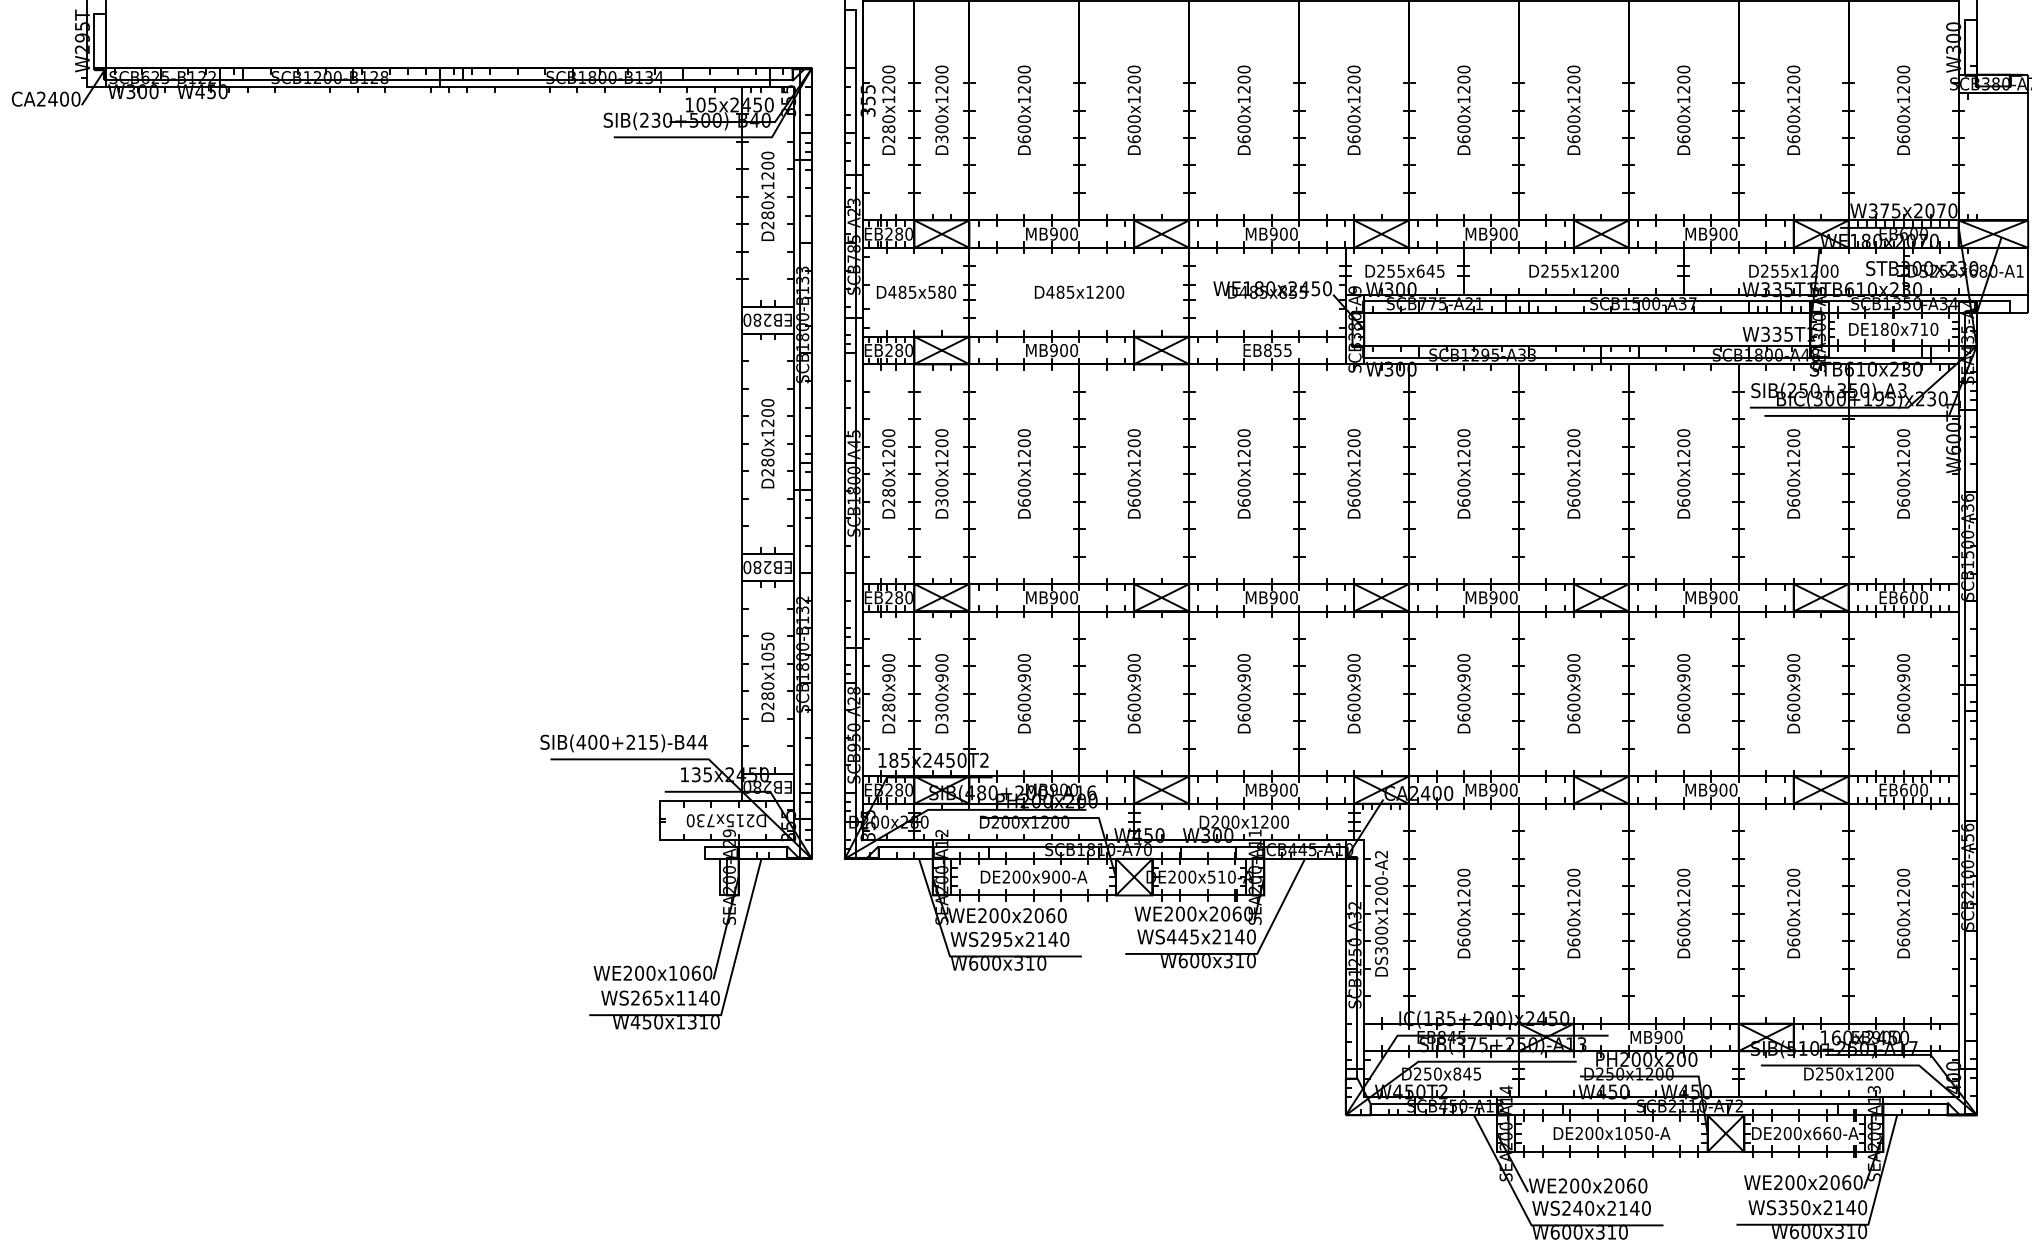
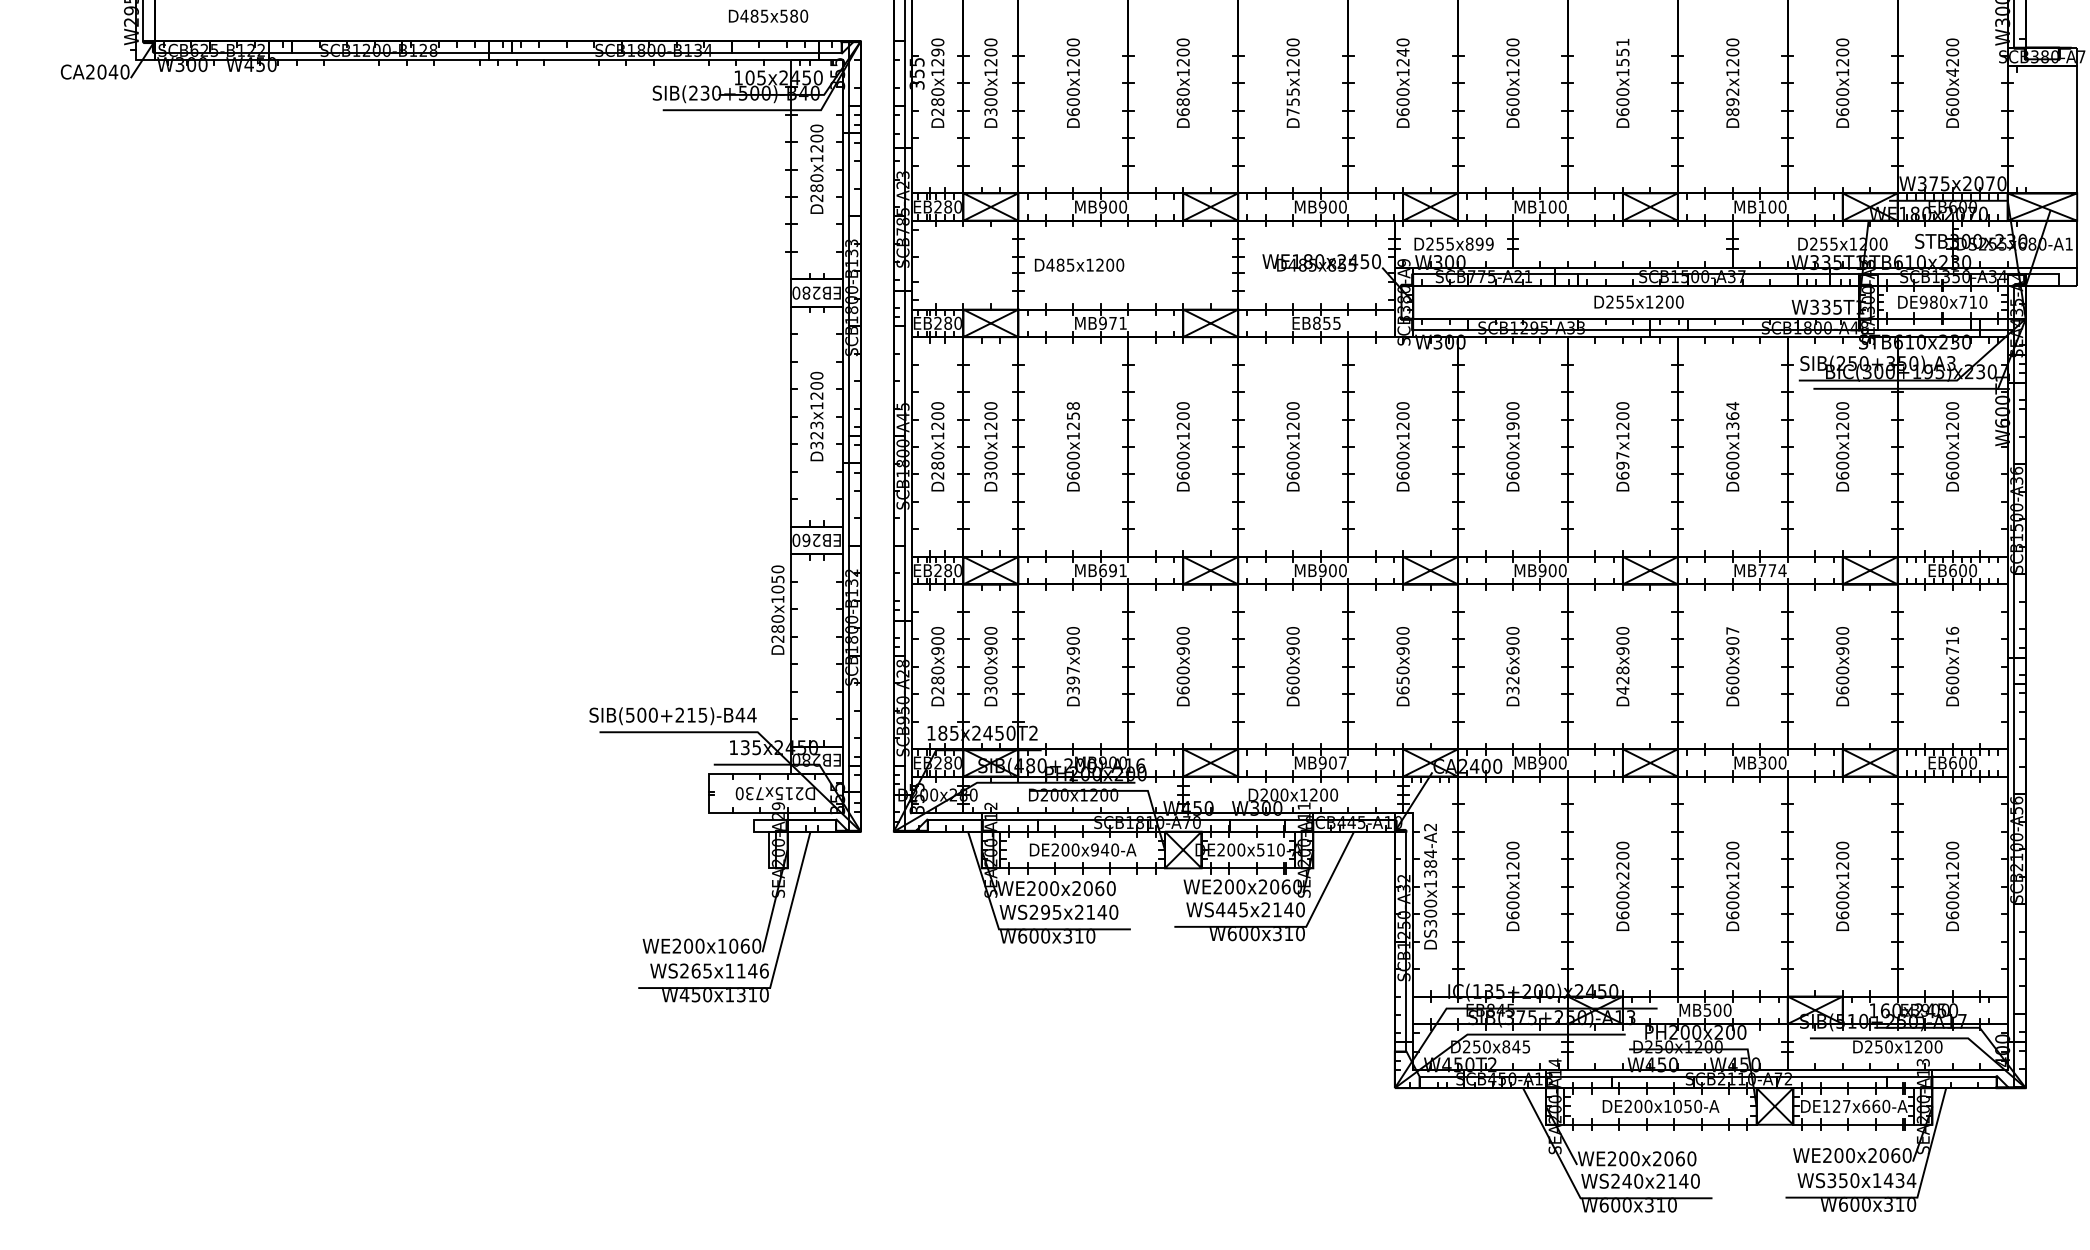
text: (888, 79) -> (937, 52), D280x1200 -> D280x1290
text: (1353, 79) -> (1402, 52), D600x1200 -> D600x1240
text: (1573, 79) -> (1622, 52), D600x1200 -> D600x1551
text: (58, 98) -> (107, 71), CA2400 -> CA2040
text: (1903, 99) -> (1952, 72), D600x1200 -> D600x4200
text: (1134, 129) -> (1183, 102), D600x1200 -> D680x1200
text: (1243, 129) -> (1292, 102), D600x1200 -> D755x1200
text: (1683, 129) -> (1732, 102), D600x1200 -> D892x1200
text: (1493, 233) -> (1542, 206), MB900 -> MB100
text: (1713, 233) -> (1762, 206), MB900 -> MB100
text: (1430, 270) -> (1479, 243), D255x645 -> D255x899
text: (1573, 270) -> (1638, 301), moved
text: (916, 291) -> (768, 15), moved
text: (1079, 291) -> (1079, 264), moved
text: (1874, 328) -> (1923, 301), DE180x710 -> DE980x710
text: (1069, 349) -> (1118, 322), MB900 -> MB971
text: (1023, 437) -> (1072, 410), D600x1200 -> D600x1258
text: (1683, 442) -> (1732, 415), D600x1200 -> D600x1364
text: (1463, 453) -> (1512, 426), D600x1200 -> D600x1900
text: (767, 462) -> (816, 435), D280x1200 -> D323x1200
text: (1573, 487) -> (1622, 460), D600x1200 -> D697x1200
text: (757, 567) -> (806, 540), EB280 -> EB260
text: (1064, 597) -> (1113, 570), MB900 -> MB691
text: (1723, 597) -> (1772, 570), MB900 -> MB774
text: (1683, 657) -> (1732, 630), D600x900 -> D600x907
text: (1903, 667) -> (1952, 640), D600x900 -> D600x716
text: (767, 676) -> (777, 609), moved
text: (1023, 707) -> (1072, 680), D600x900 -> D397x900
text: (1353, 707) -> (1402, 680), D600x900 -> D650x900
text: (1463, 707) -> (1512, 680), D600x900 -> D326x900
text: (1573, 707) -> (1622, 680), D600x900 -> D428x900
text: (581, 742) -> (630, 715), SIB(400+215)-B44 -> SIB(500+215)-B44
text: (1293, 789) -> (1342, 762), MB900 -> MB907
text: (1713, 789) -> (1762, 762), MB900 -> MB300
text: (1055, 876) -> (1104, 849), DE200x900-A -> DE200x940-A
text: (1381, 890) -> (1430, 863), DS300x1200-A2 -> DS300x1384-A2
text: (1573, 902) -> (1622, 875), D600x1200 -> D600x2200
text: (715, 997) -> (764, 970), WS265x1140 -> WS265x1146
text: (1658, 1036) -> (1707, 1009), MB900 -> MB500
text: (1787, 1132) -> (1836, 1105), DE200x660-A -> DE127x660-A
text: (1845, 1207) -> (1894, 1180), WS350x2140 -> WS350x1434

